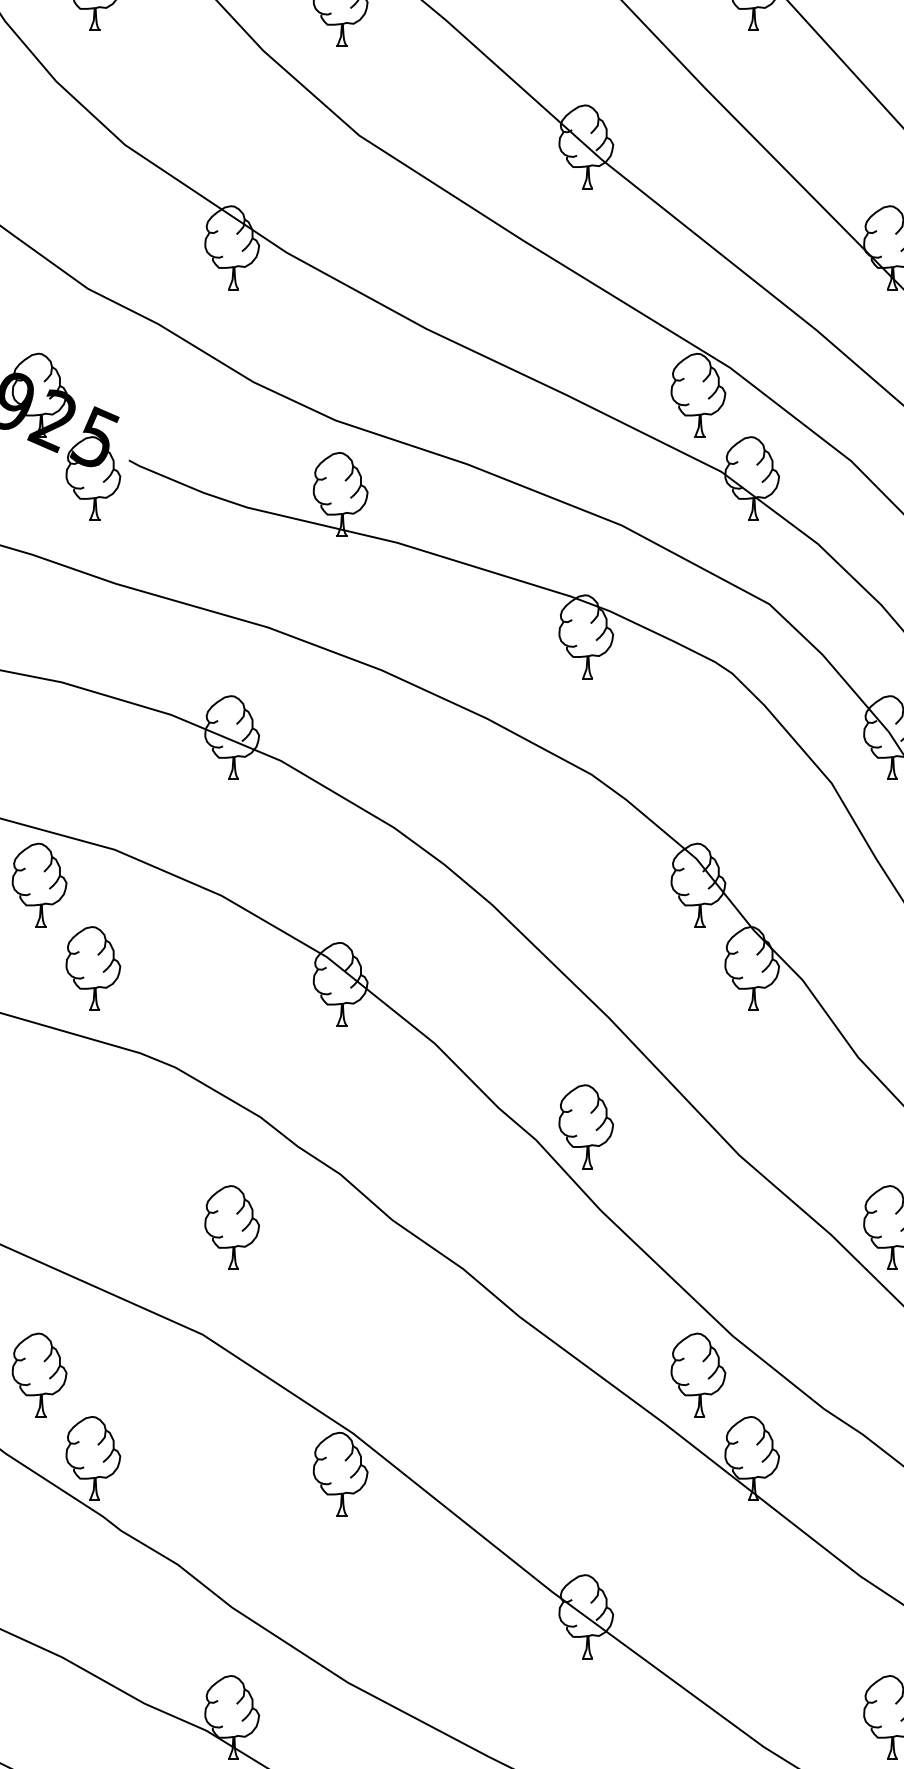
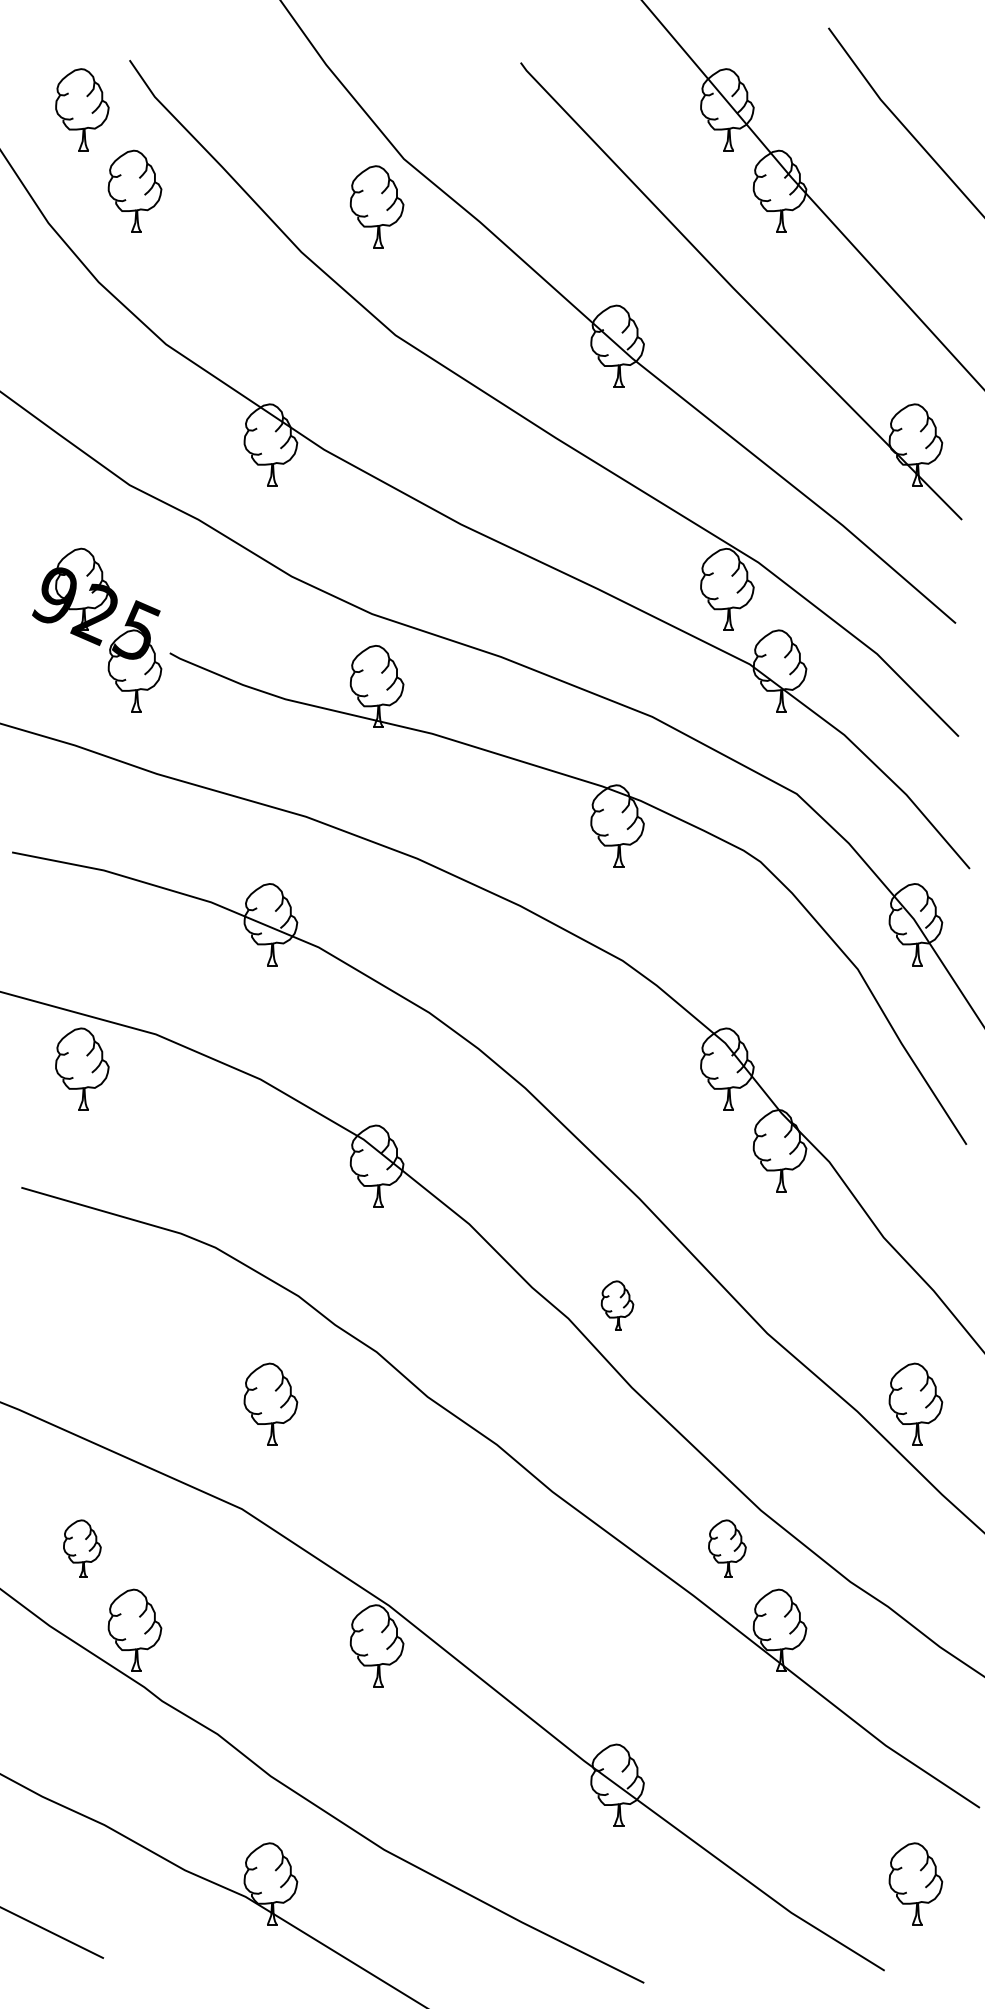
part: (92, 968) -> (134, 1150), removed
part: (586, 1126) -> (617, 1305), size x0.6
part: (39, 1374) -> (82, 1548), size x0.7
part: (698, 1374) -> (727, 1548), size x0.7

